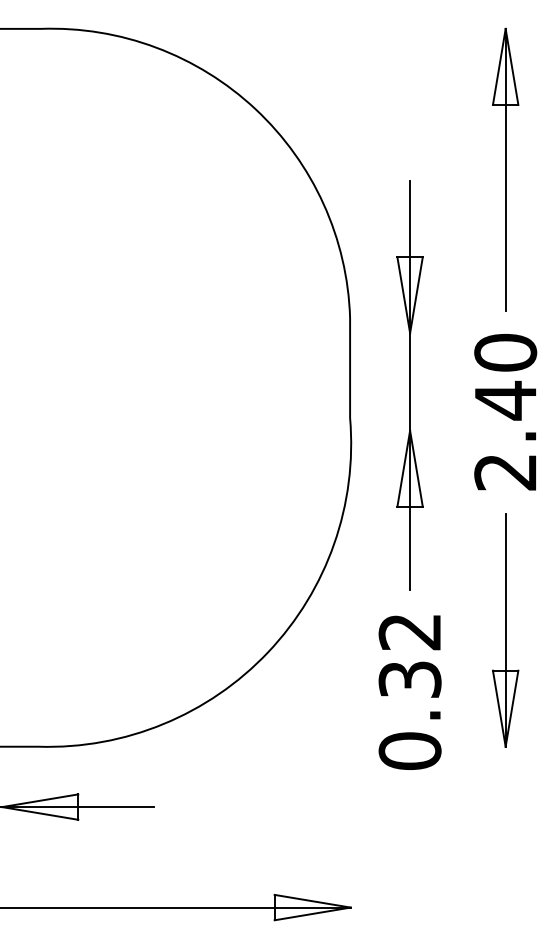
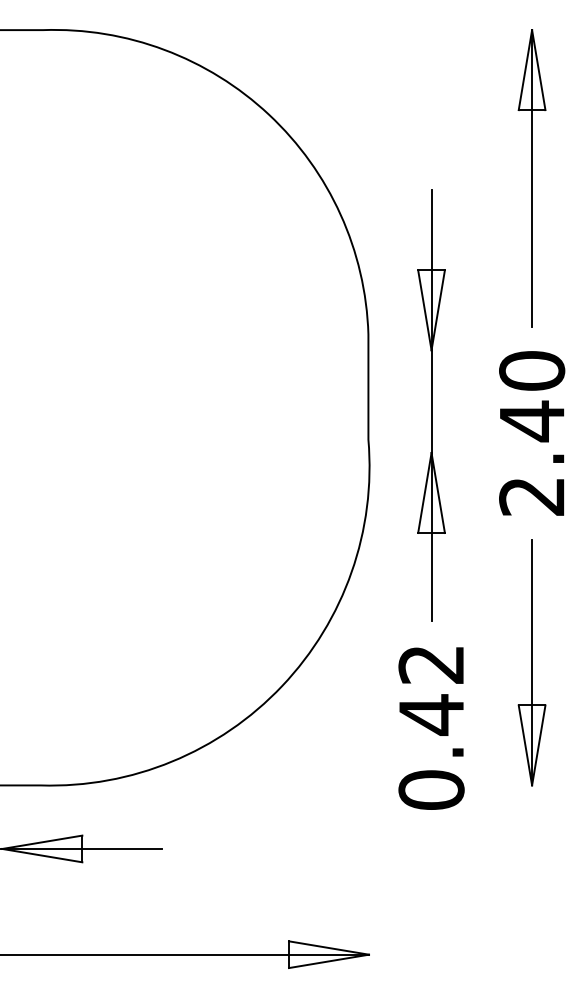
text: (410, 679) -> (431, 714), 0.32 -> 0.42

